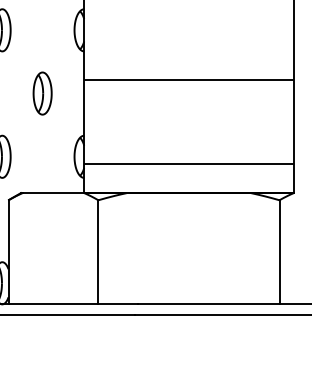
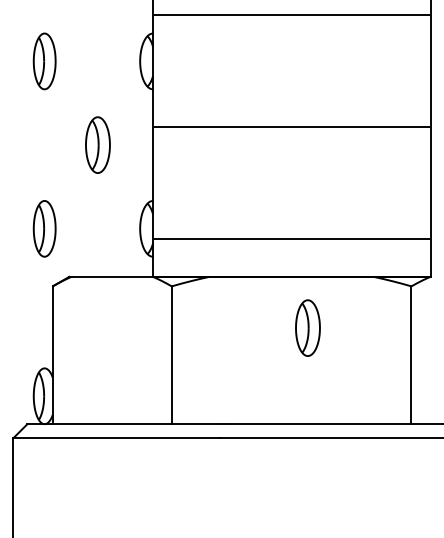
part: (200, 231) -> (307, 327), added

